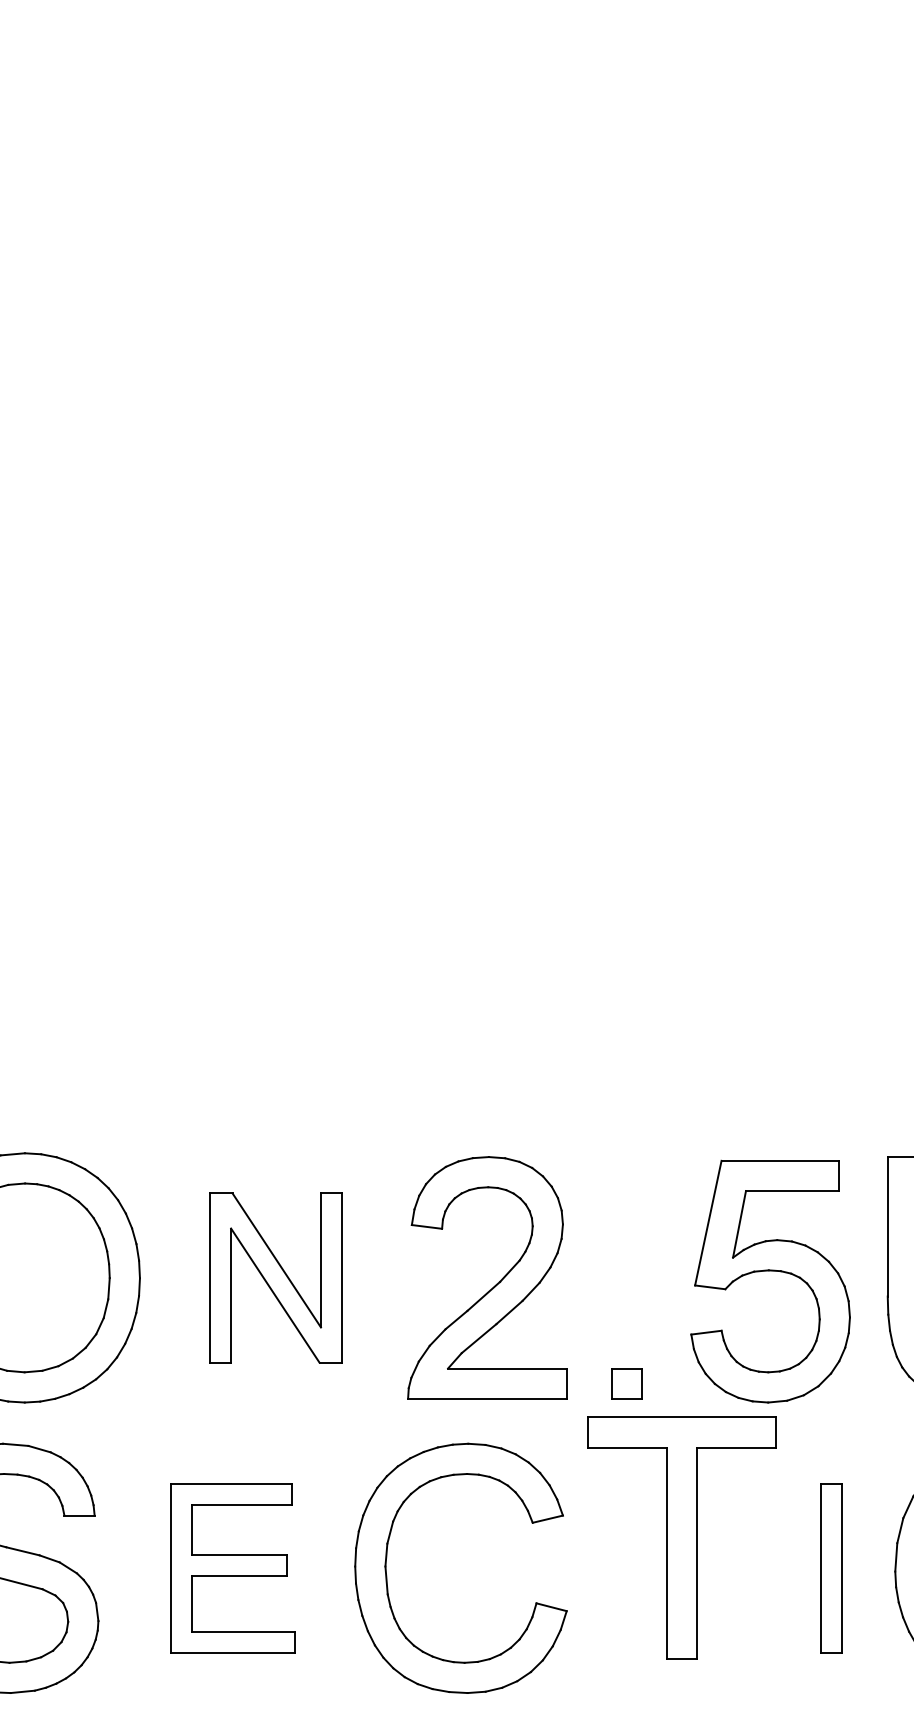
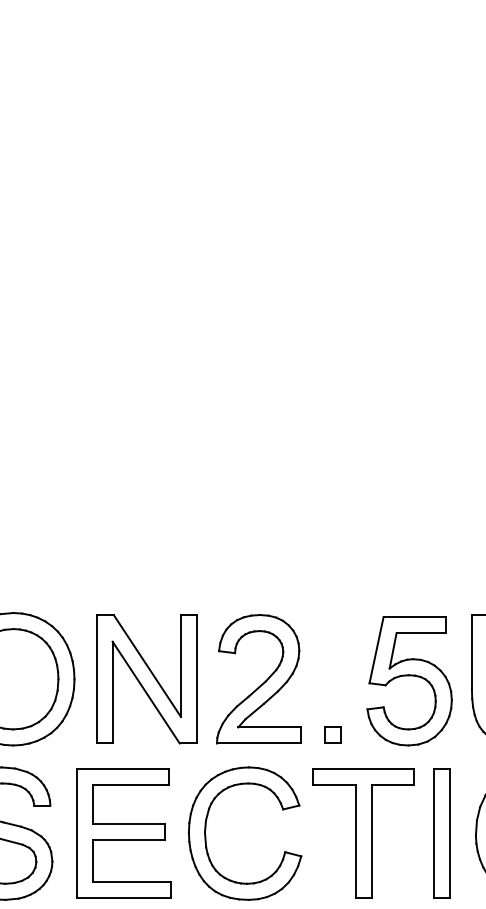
part: (275, 1278) -> (146, 679), size x1.43
part: (681, 1538) -> (363, 833), moved
part: (232, 1568) -> (123, 833), size x1.43
part: (830, 1568) -> (441, 833), size x1.43

